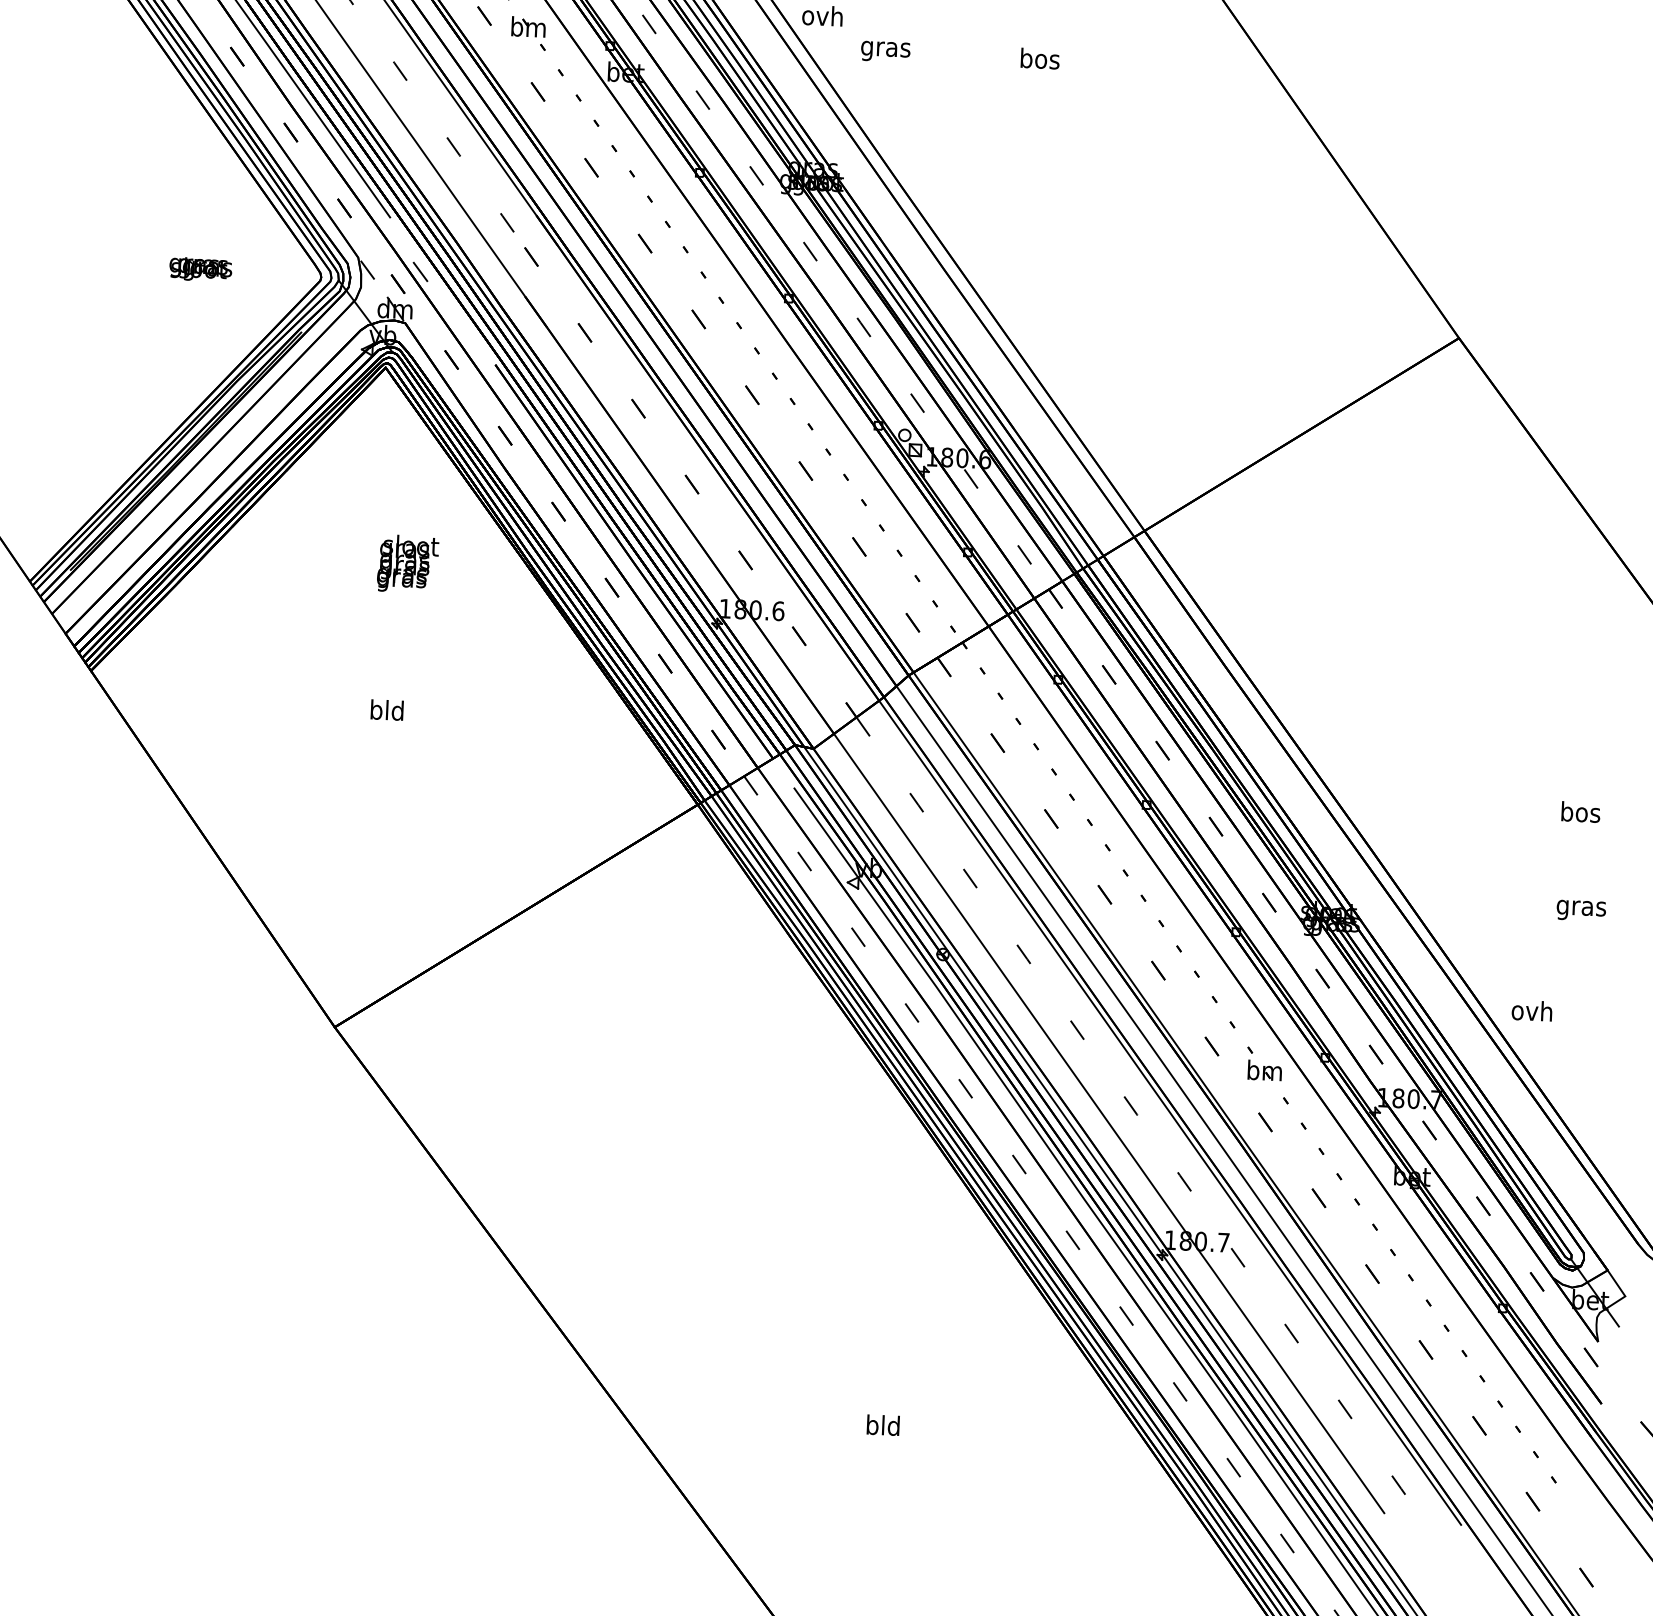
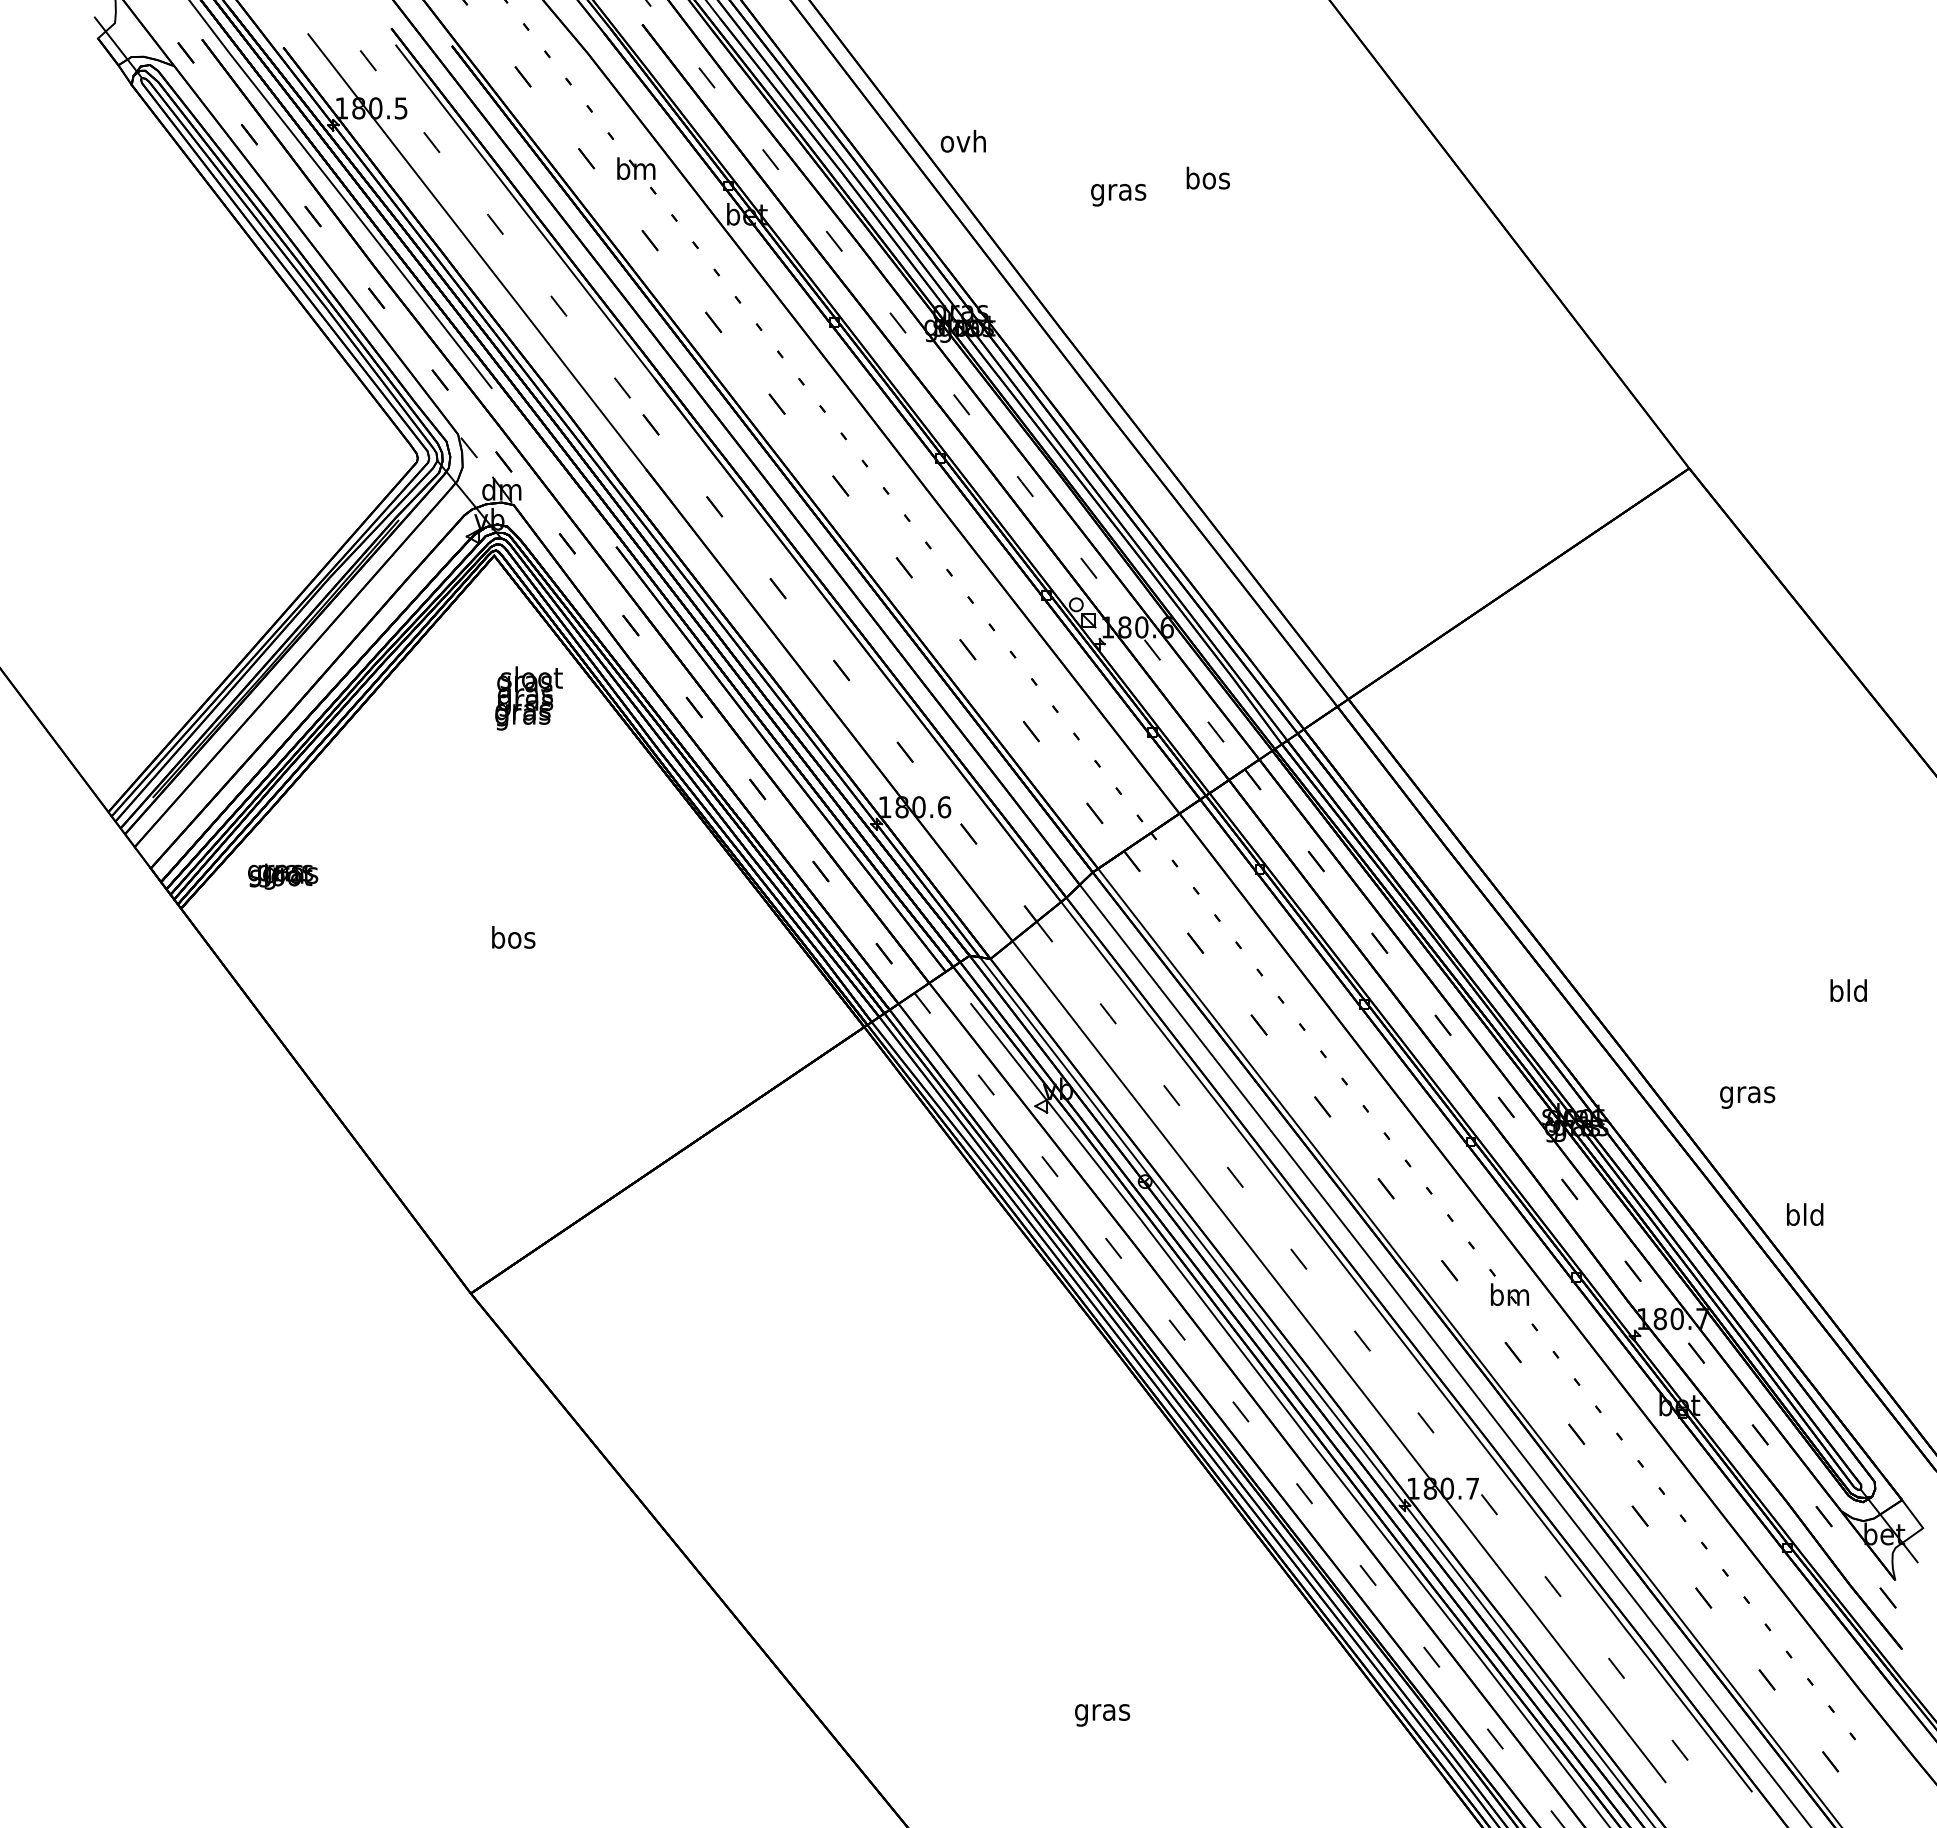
text: (885, 52) -> (1118, 195), moved
text: (201, 269) -> (283, 876), moved
line: (420, 272) -> (528, 447), removed
text: (407, 564) -> (528, 698), moved
text: (387, 710) -> (513, 937), bld -> bos
text: (1580, 811) -> (1848, 990), bos -> bld
text: (1581, 910) -> (1747, 1097), moved
text: (1531, 1010) -> (1804, 1214), ovh -> bld
text: (883, 1427) -> (1102, 1712), bld -> gras

